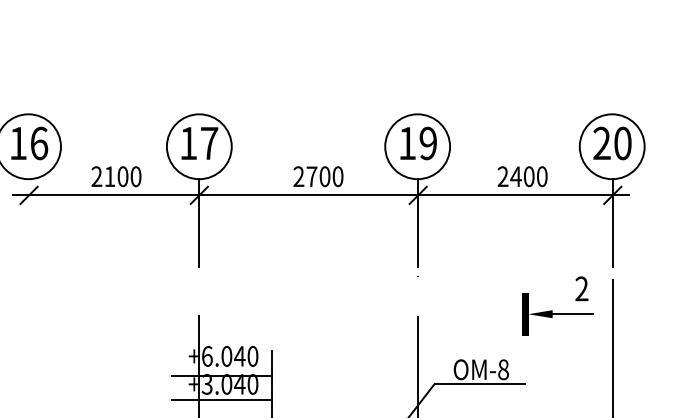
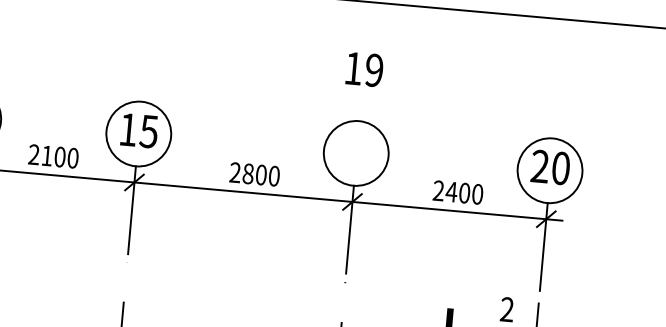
text: (209, 143) -> (149, 131), 17 -> 15
text: (418, 143) -> (364, 69), moved
text: (311, 176) -> (247, 173), 2700 -> 2800

